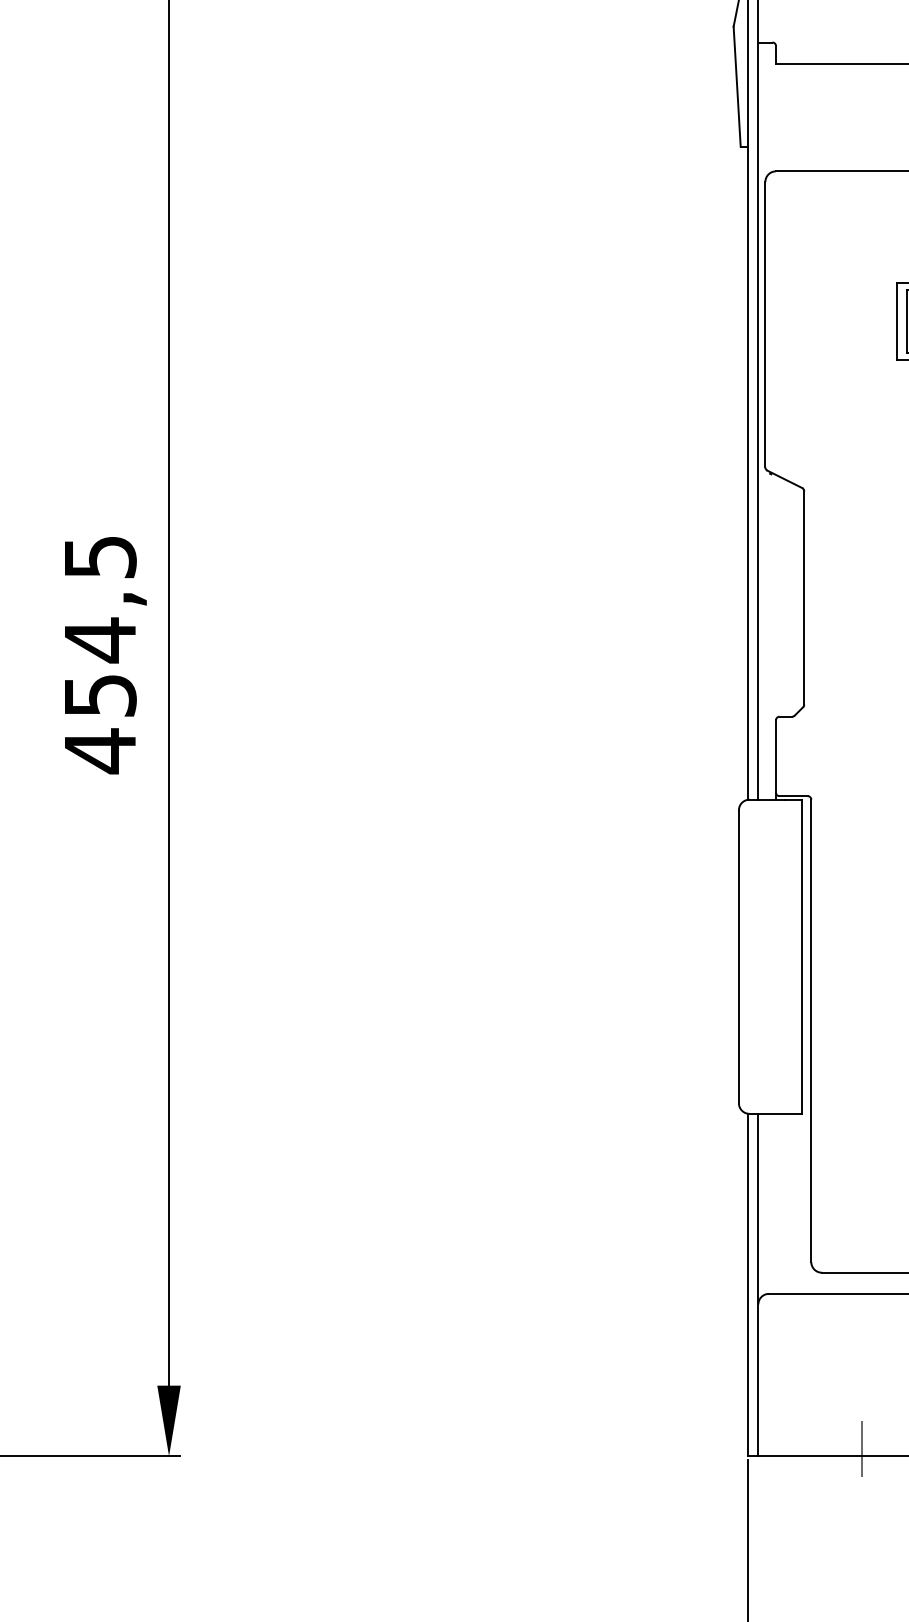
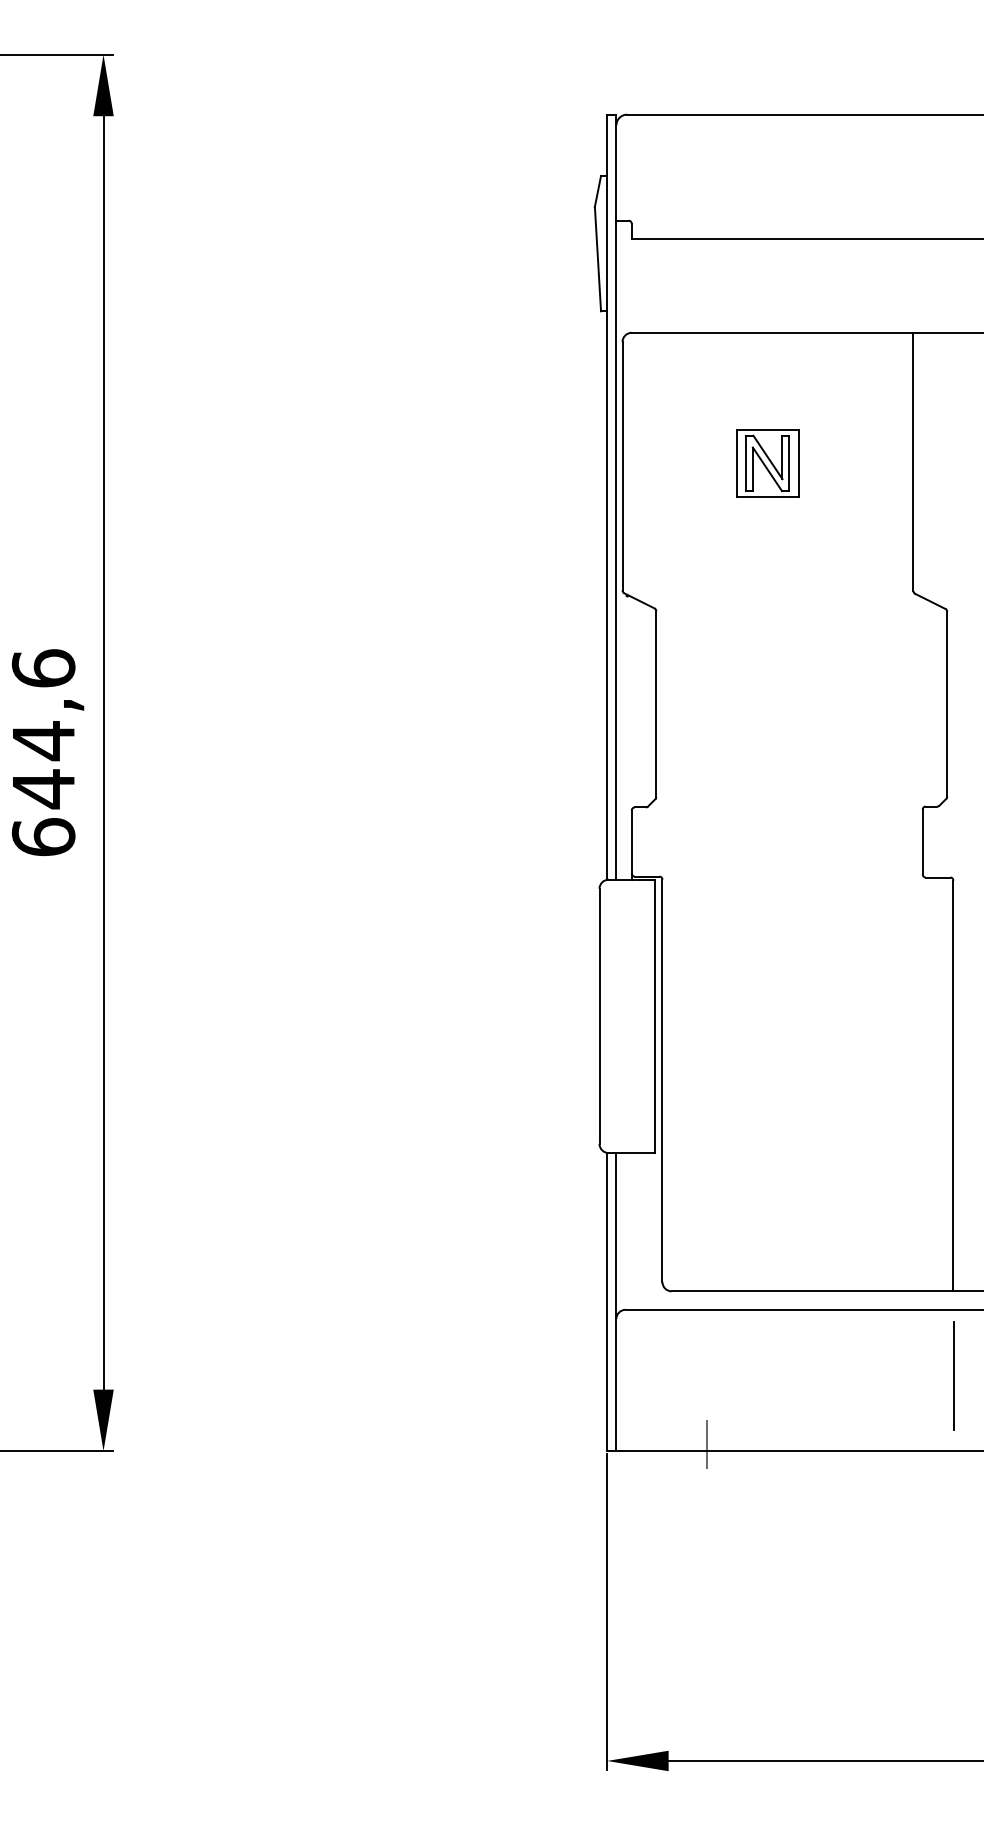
text: (100, 654) -> (43, 753), 454,5 -> 644,6

